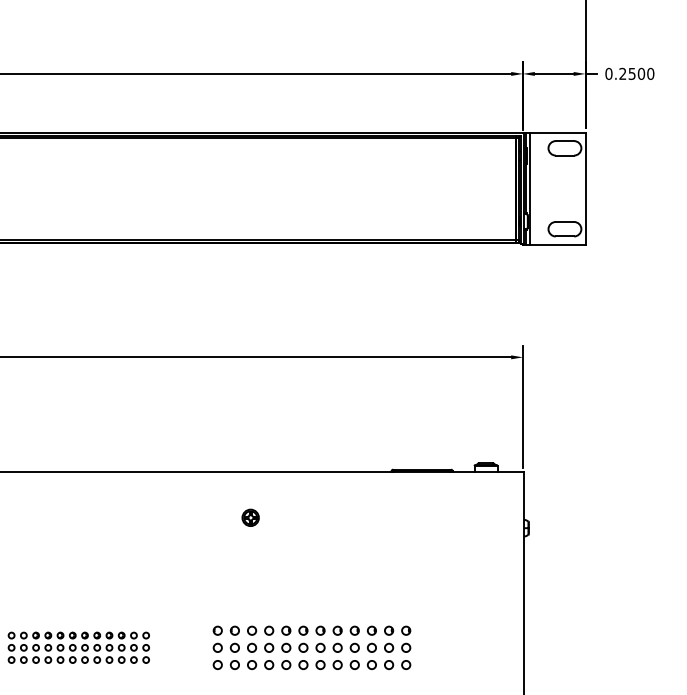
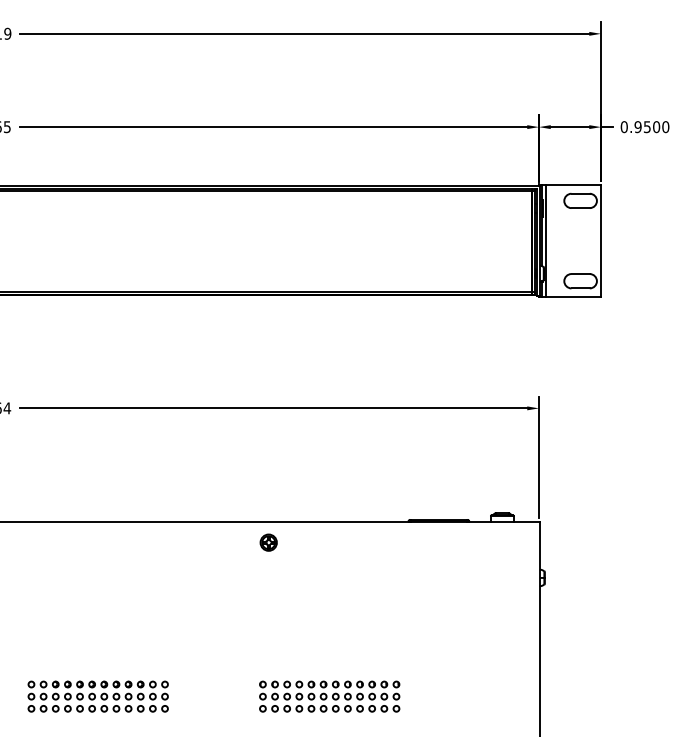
text: (622, 74) -> (637, 127), 0.2500 -> 0.9500
part: (250, 517) -> (268, 542), moved
part: (311, 647) -> (329, 696), size x0.71

